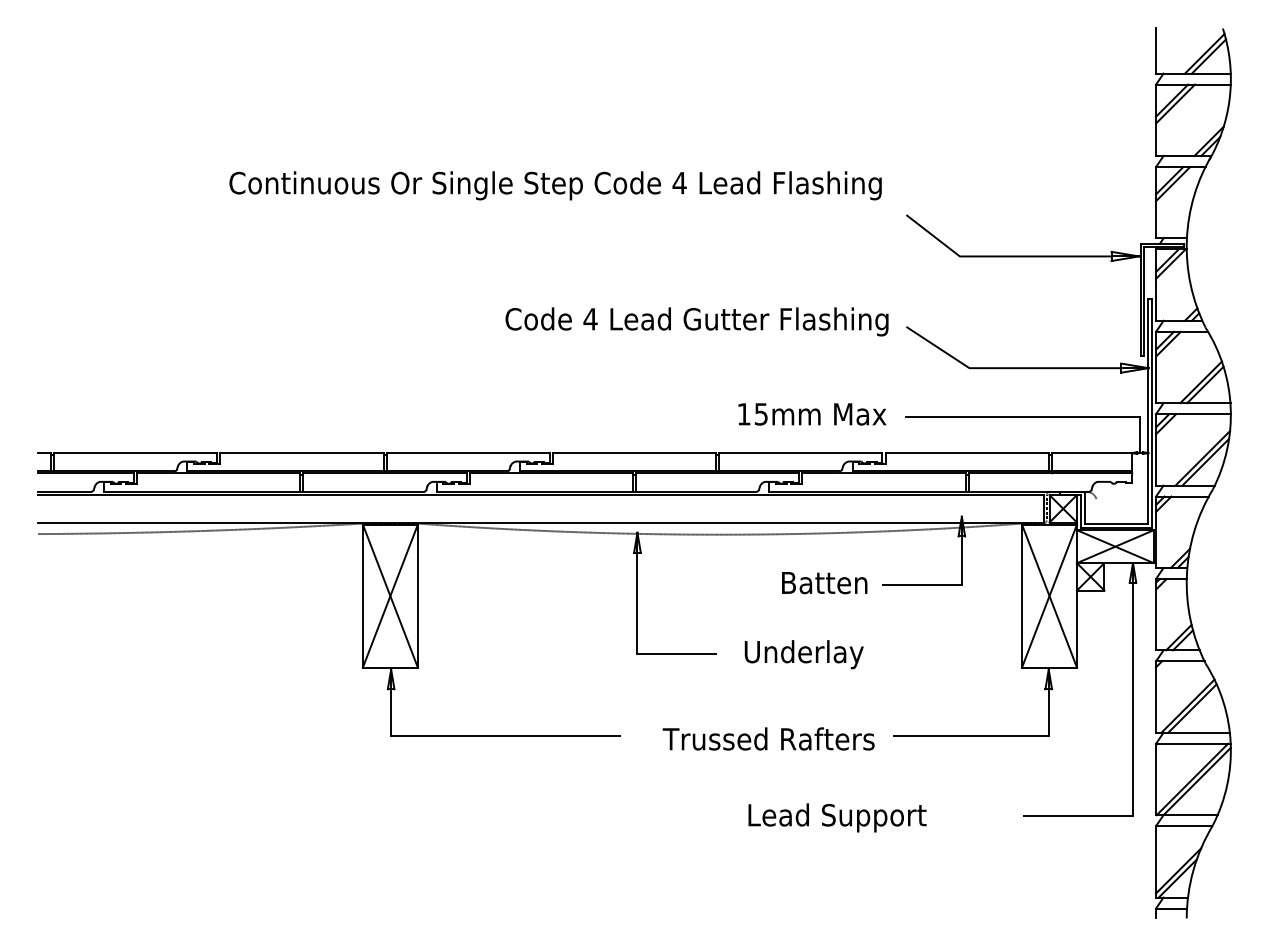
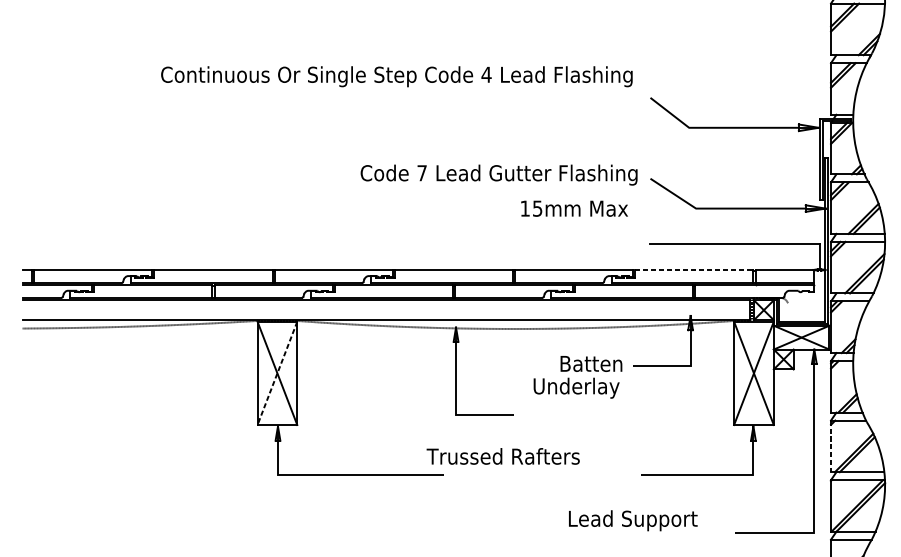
text: (590, 319) -> (422, 173), 4 -> 7
text: (812, 414) -> (574, 208), moved
line: (967, 452) -> (694, 269), solid -> dashed
line: (390, 596) -> (277, 373), solid -> dashed
text: (803, 654) -> (576, 388), moved
line: (1156, 697) -> (831, 446), solid -> dashed
text: (768, 738) -> (503, 456), moved
text: (837, 817) -> (633, 520), moved

